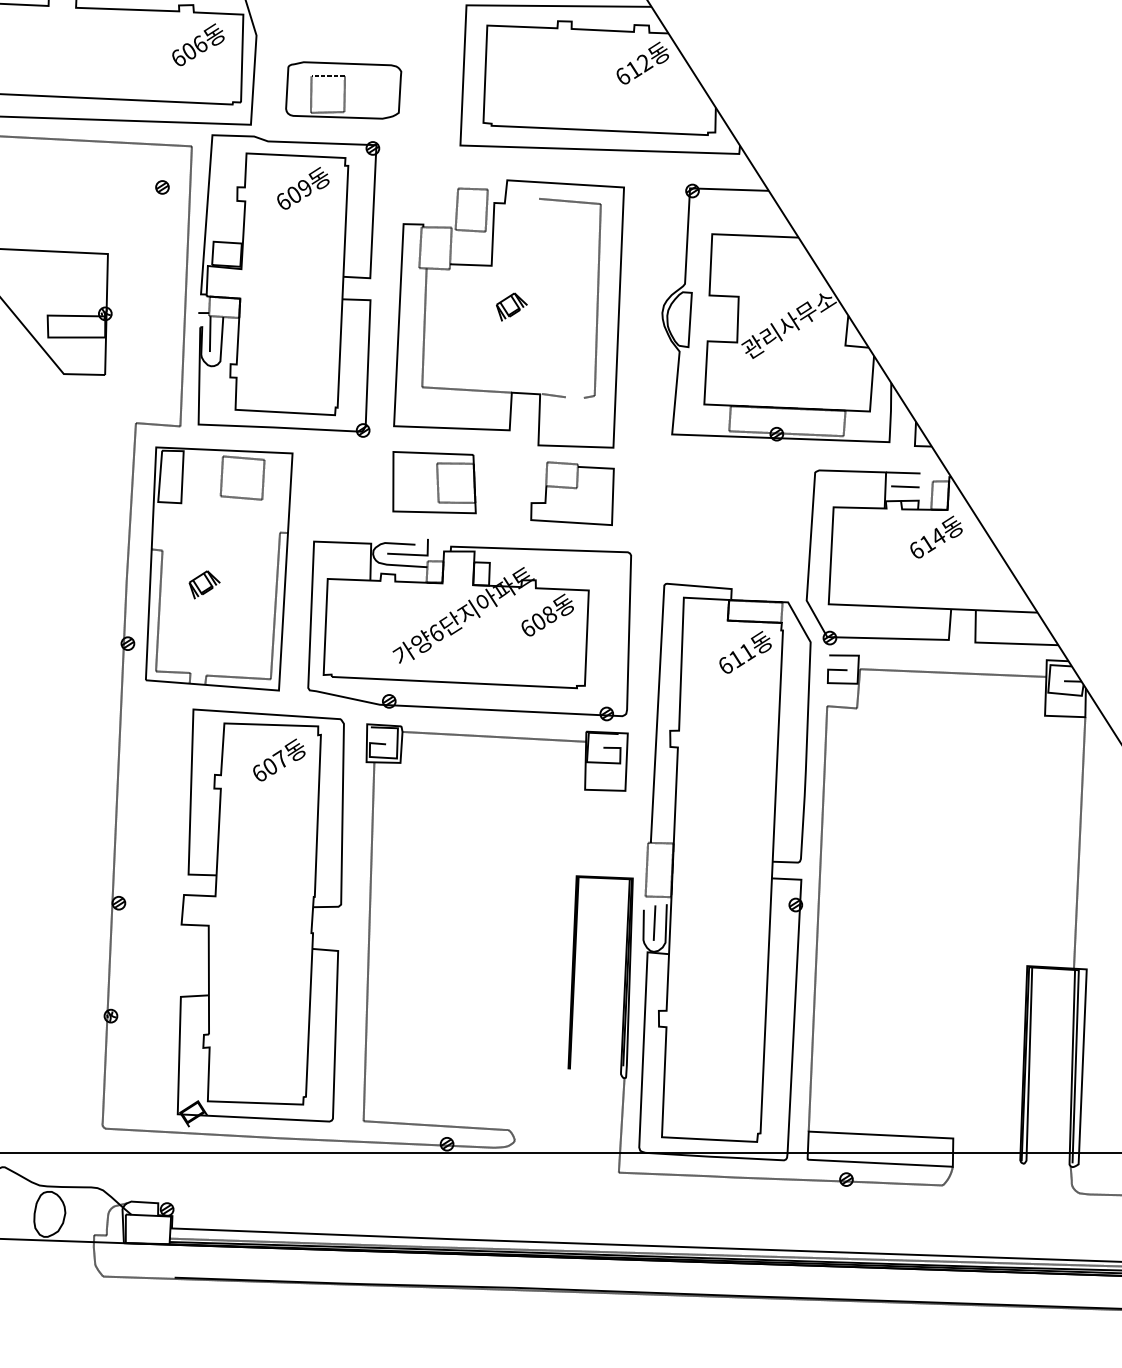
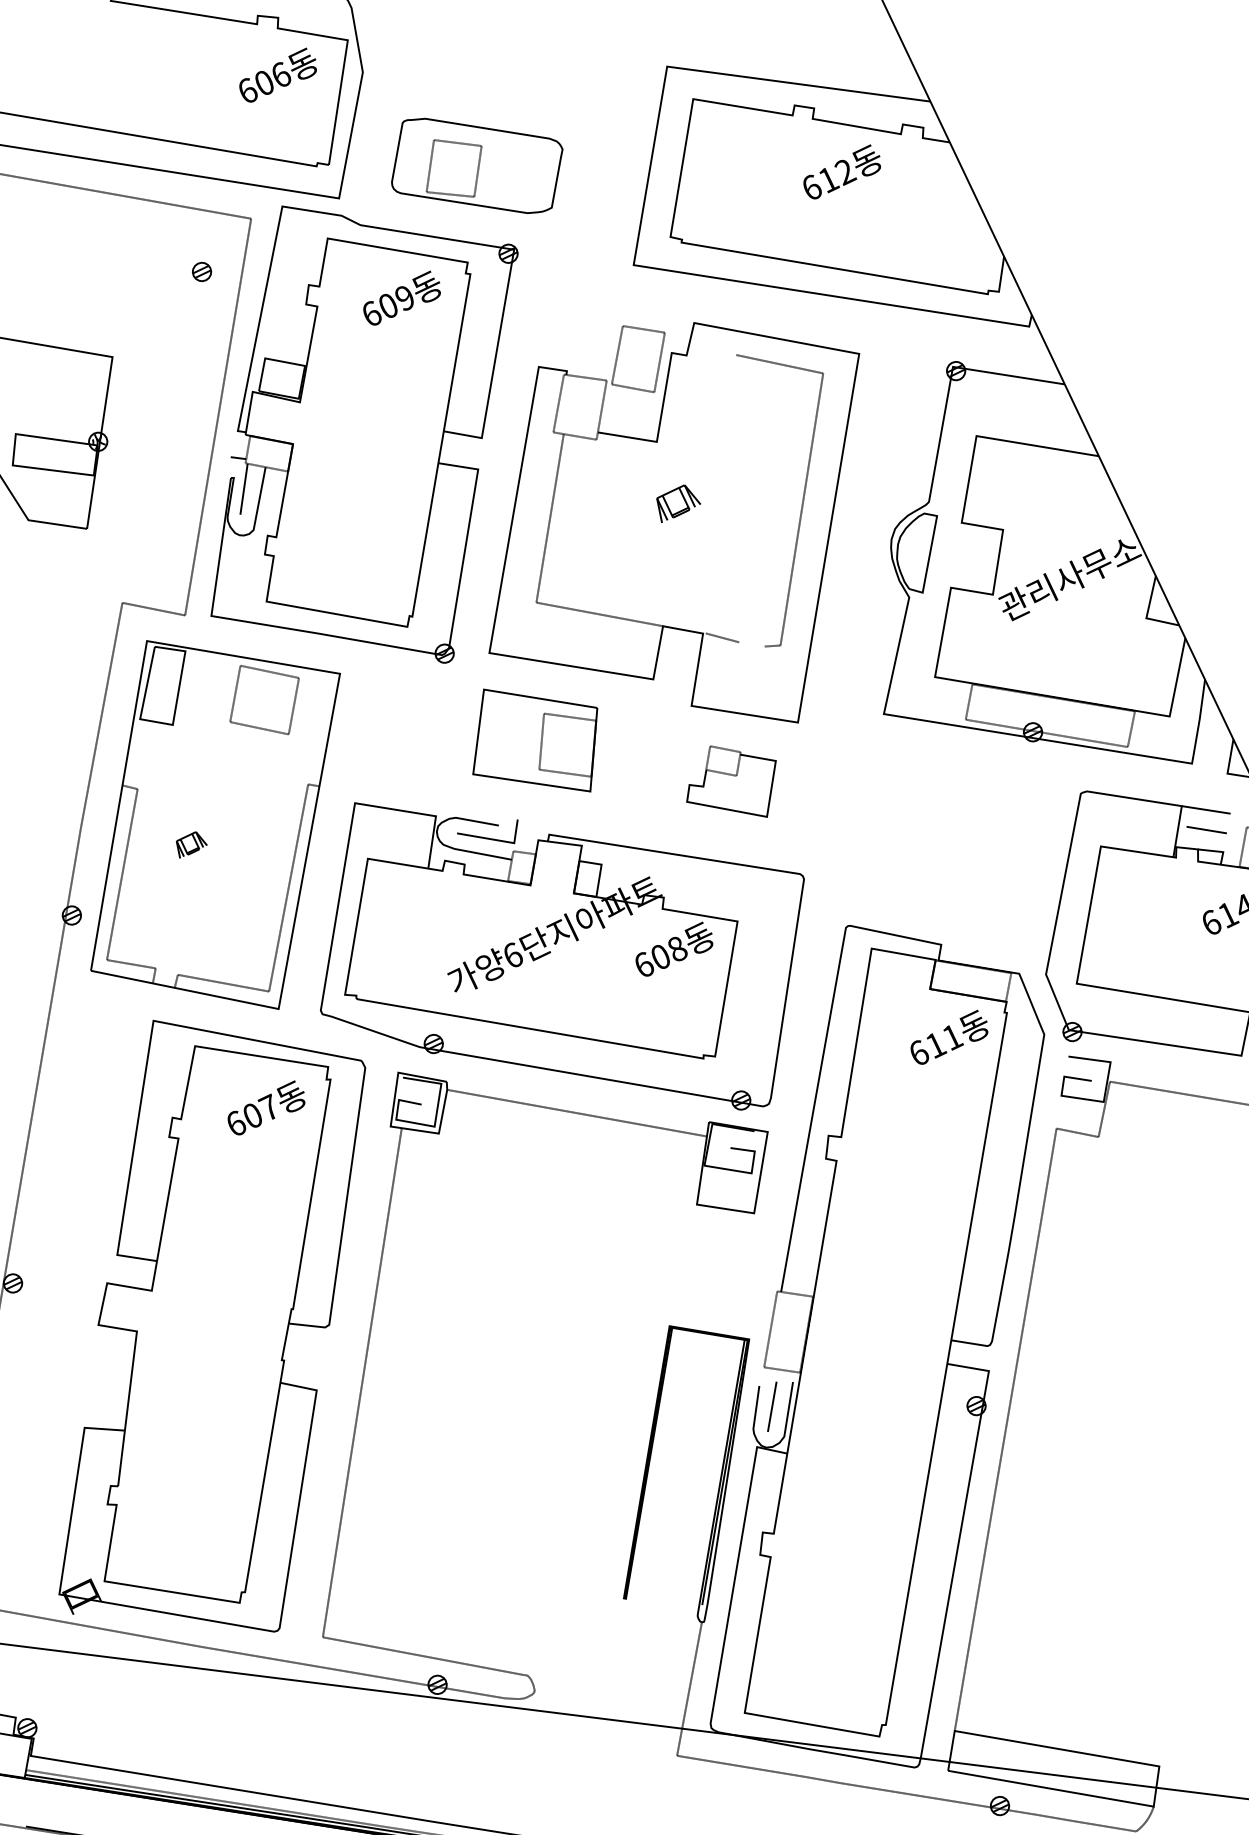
text: (642, 62) -> (842, 171), moved
part: (572, 493) -> (731, 780), size x0.7
part: (204, 584) -> (191, 844), size x0.7

